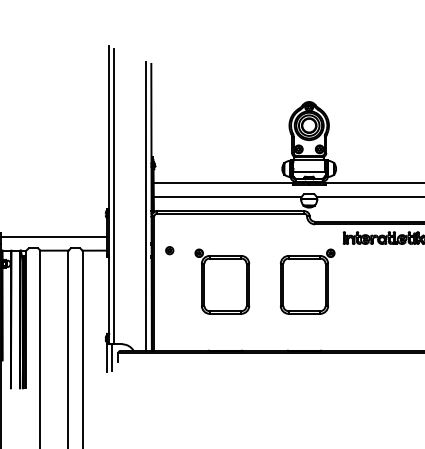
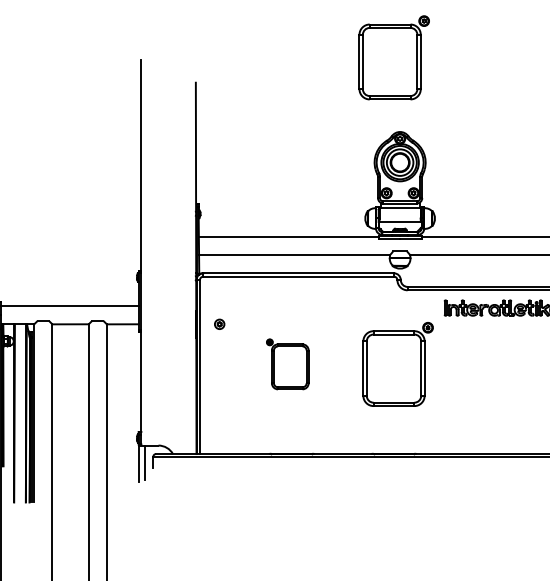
part: (304, 44) -> (394, 57), added
line: (114, 196) -> (148, 254), removed
line: (146, 205) -> (189, 265), removed
part: (222, 281) -> (287, 364), size x0.6

